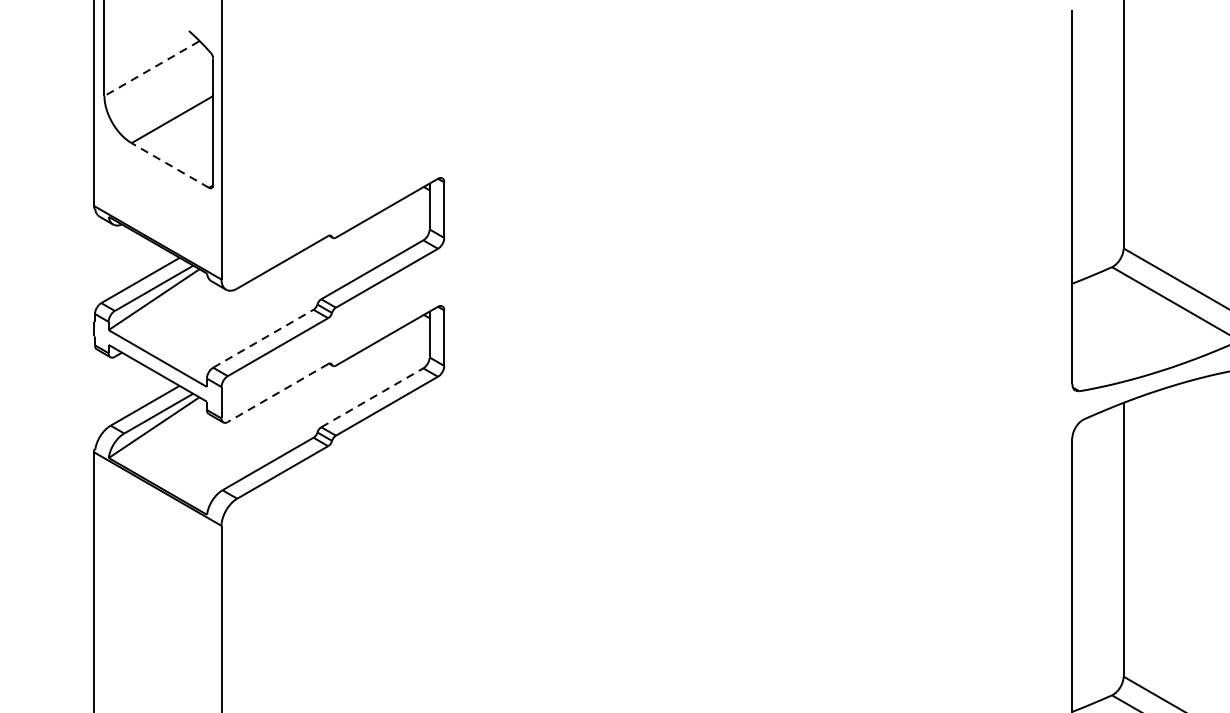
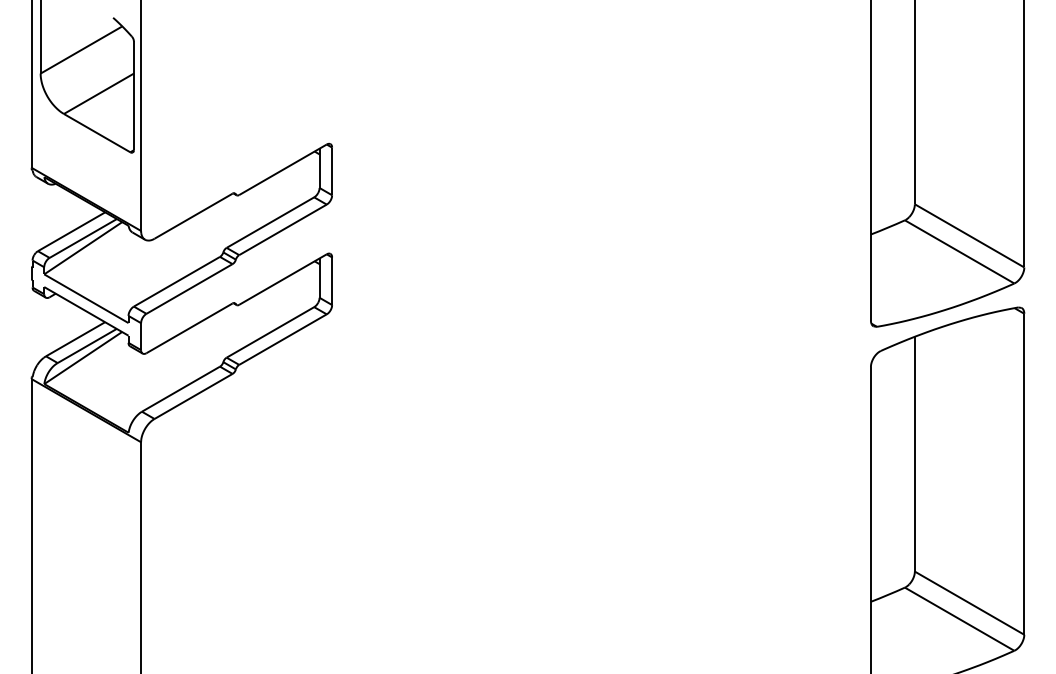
line: (152, 69) -> (81, 50), dashed -> solid
line: (169, 164) -> (96, 132), dashed -> solid
line: (262, 338) -> (176, 281), dashed -> solid
line: (277, 393) -> (189, 328), dashed -> solid
line: (372, 397) -> (270, 332), dashed -> solid

